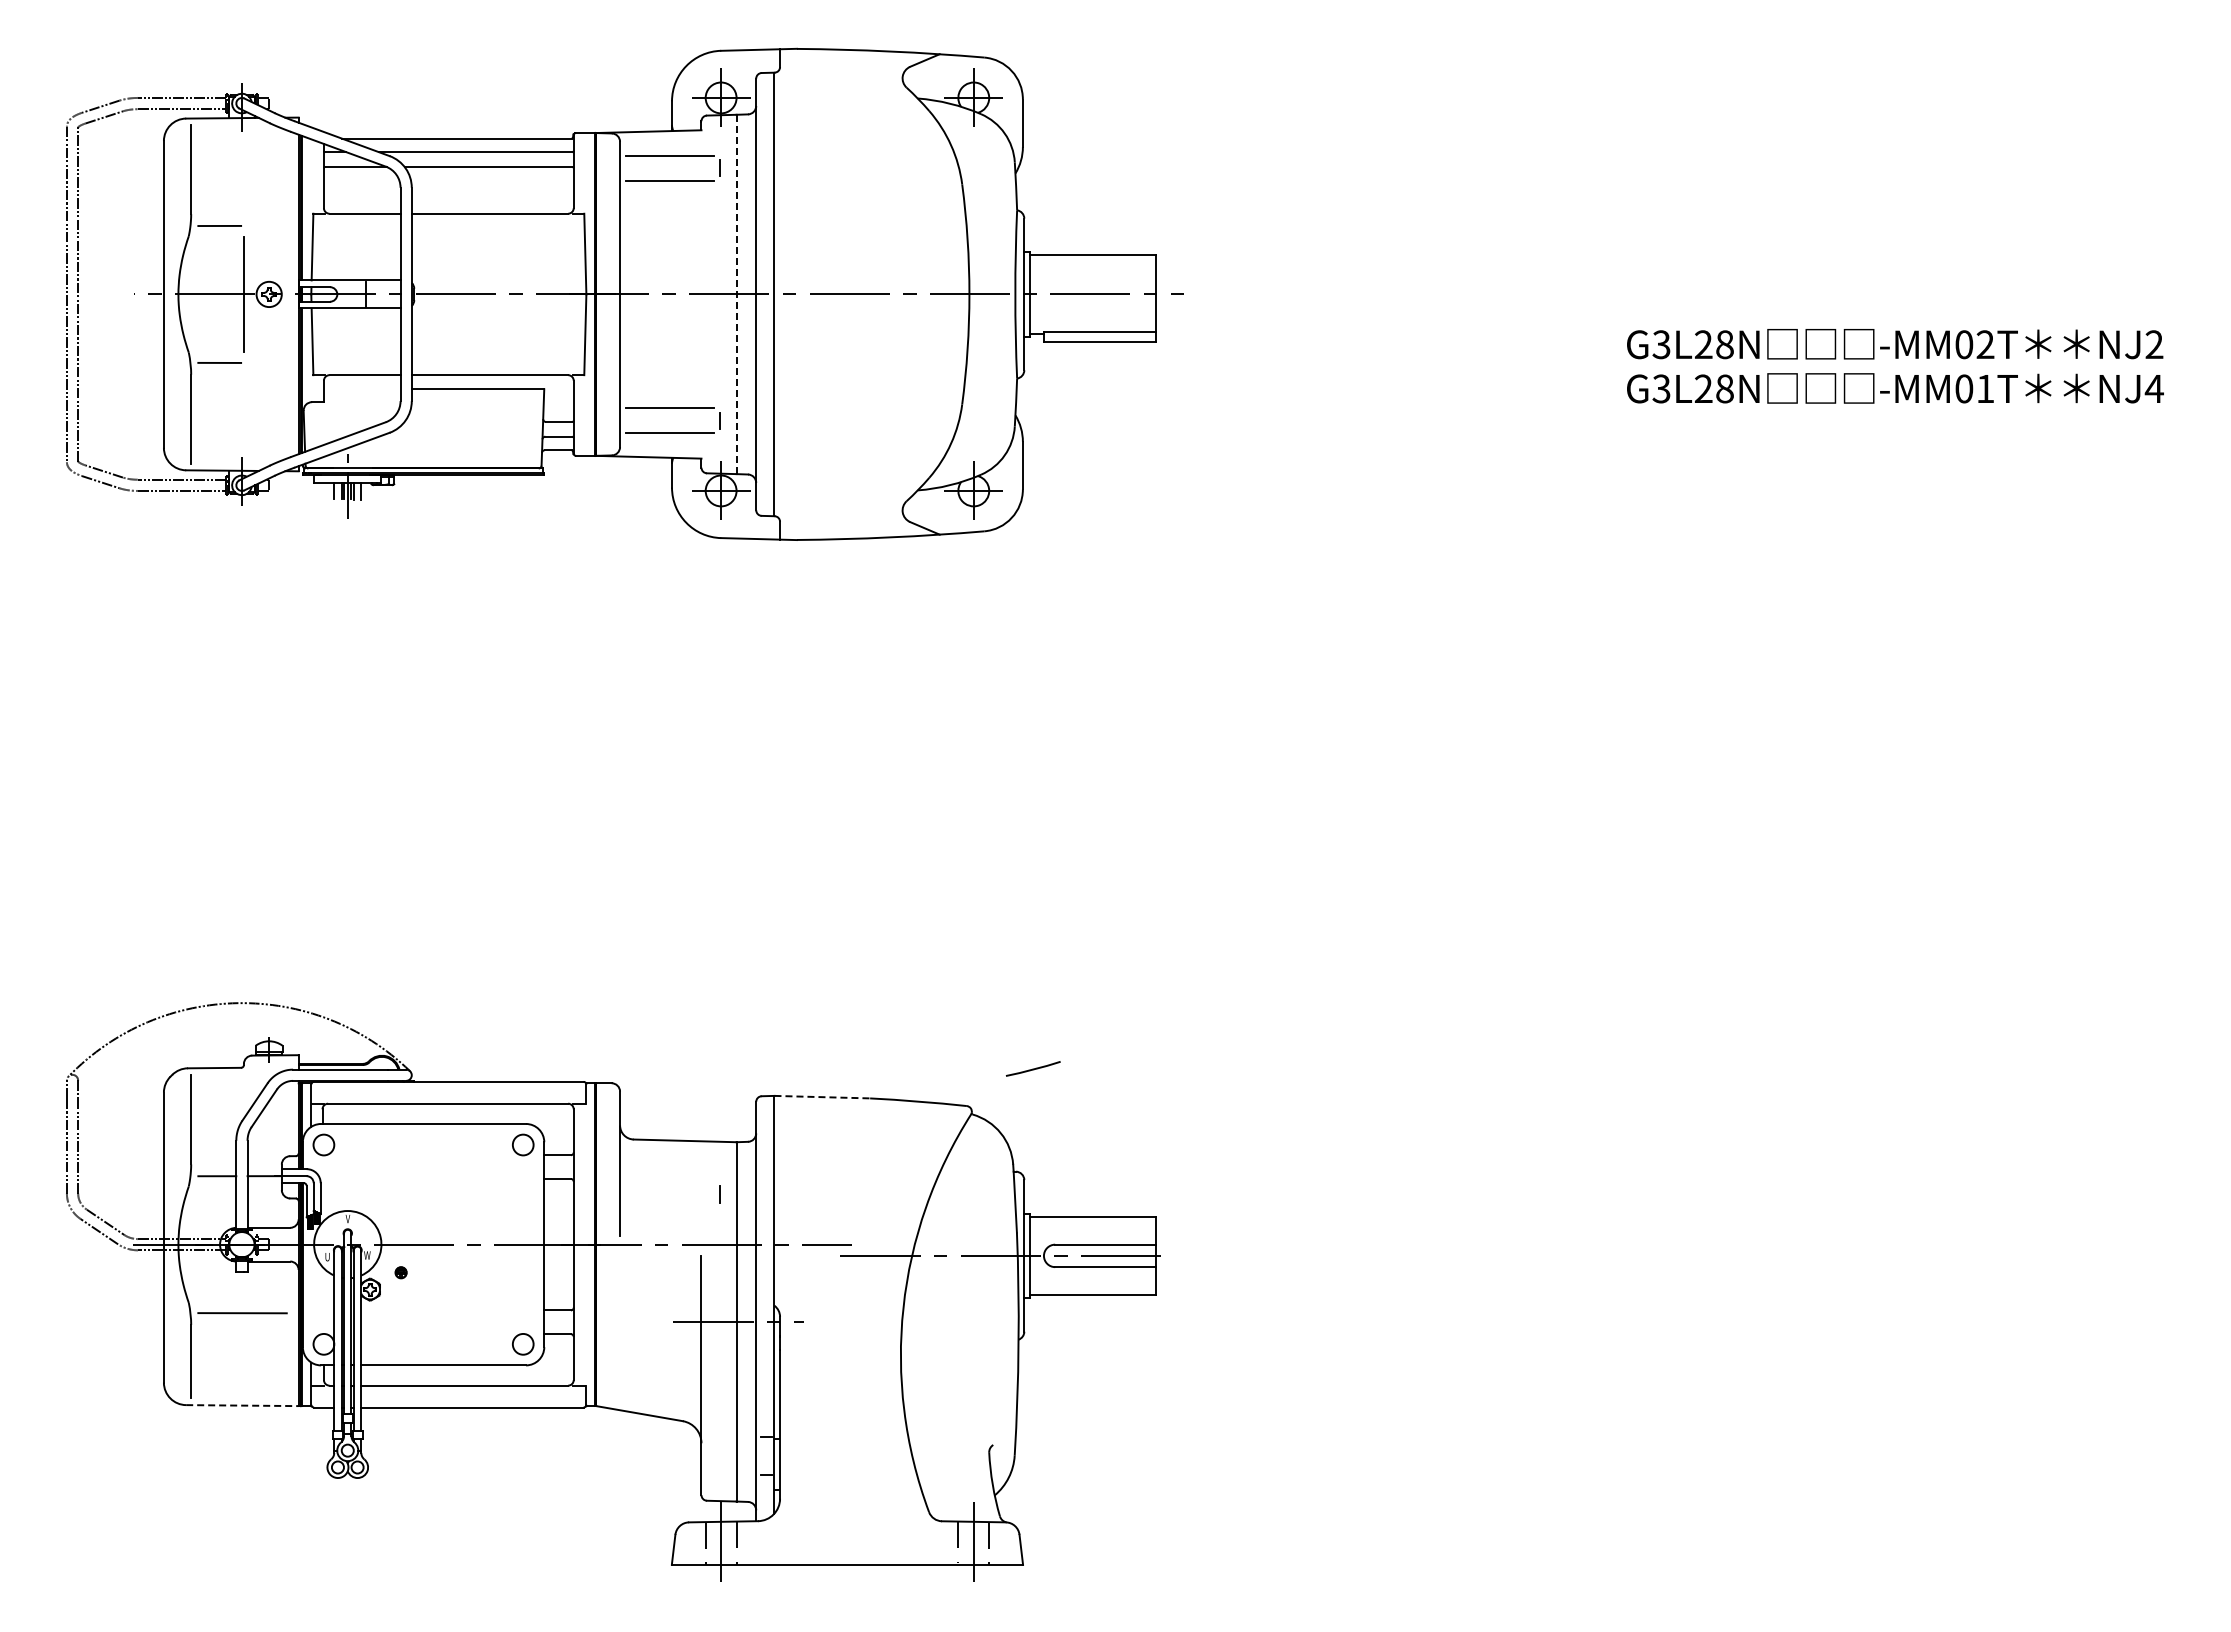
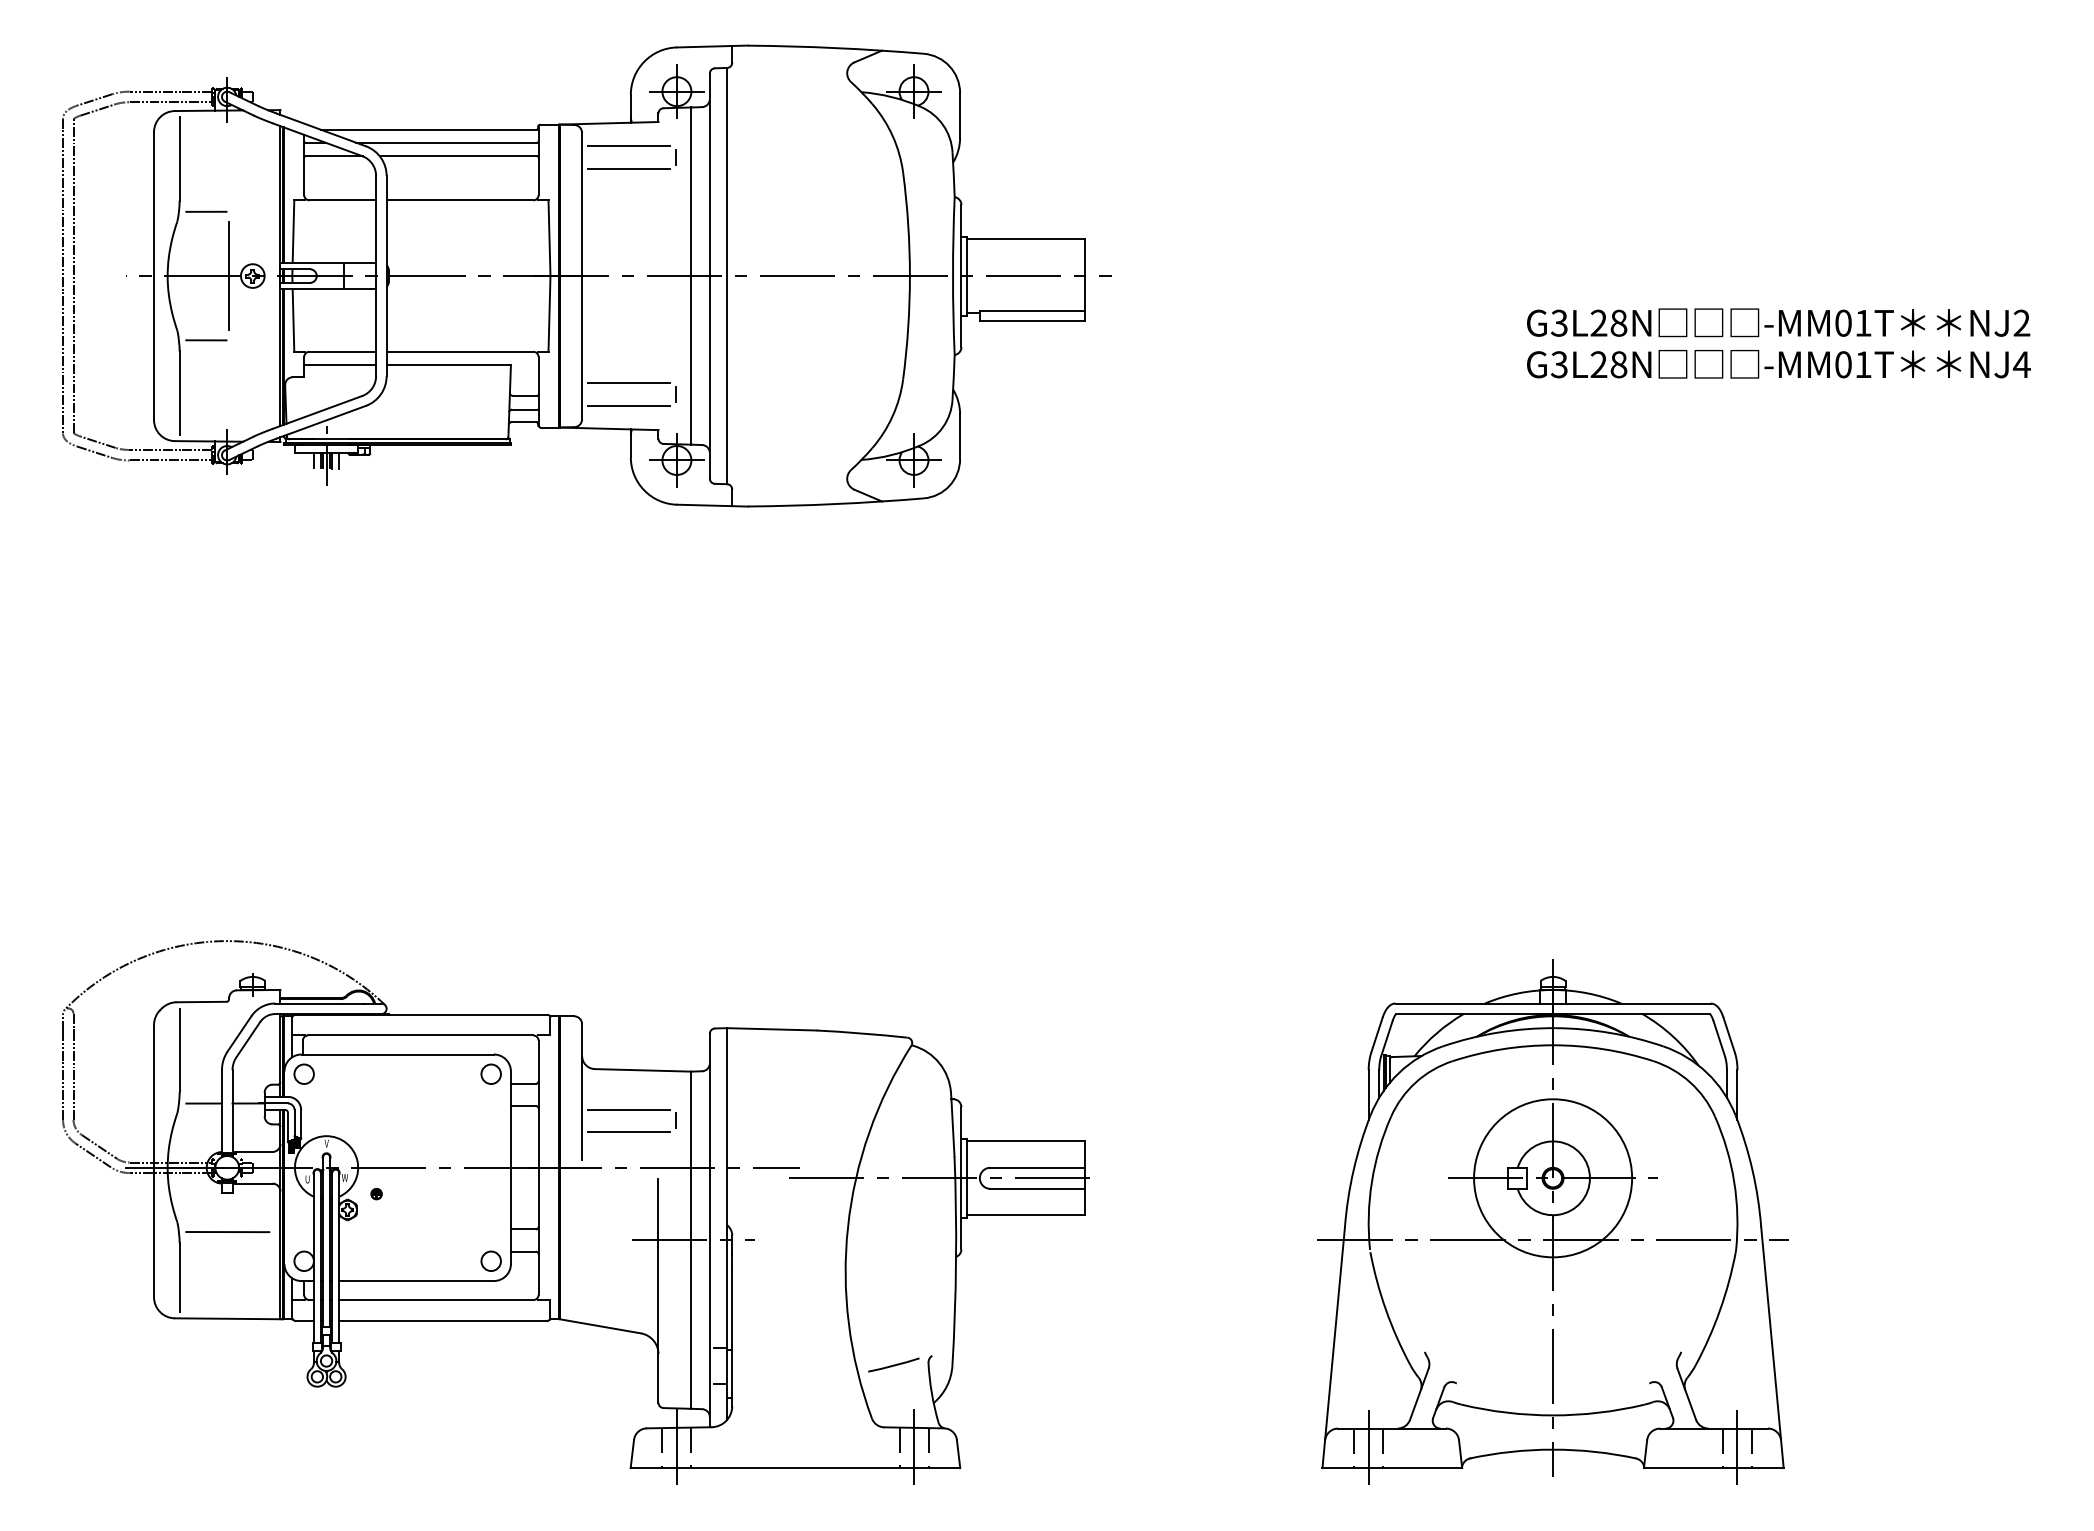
line: (736, 294) -> (691, 276), dashed -> solid
text: (1985, 344) -> (1863, 323), -MM02T -> -MM01T
line: (361, 389) -> (339, 365), added
line: (1033, 1068) -> (894, 1364), moved
line: (822, 1097) -> (772, 1029), dashed -> solid
line: (669, 1183) -> (628, 1110), added
line: (669, 1206) -> (628, 1131), added
part: (1654, 1302) -> (1552, 1222), added
line: (242, 1405) -> (227, 1318), dashed -> solid

